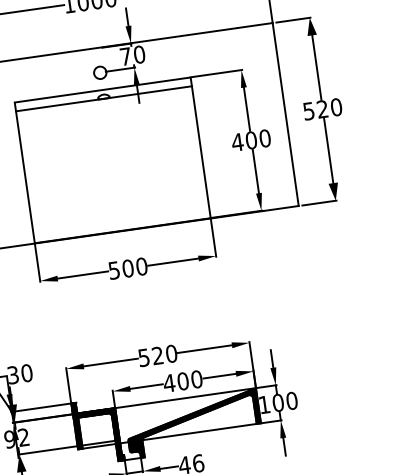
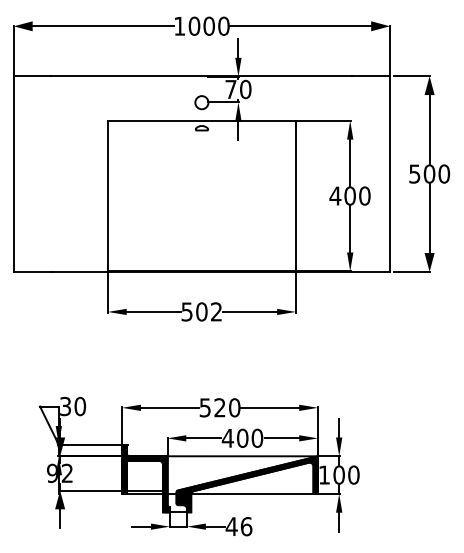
line: (103, 98) -> (201, 130), removed
text: (322, 108) -> (429, 173), 520 -> 500
text: (141, 266) -> (216, 311), 500 -> 502

